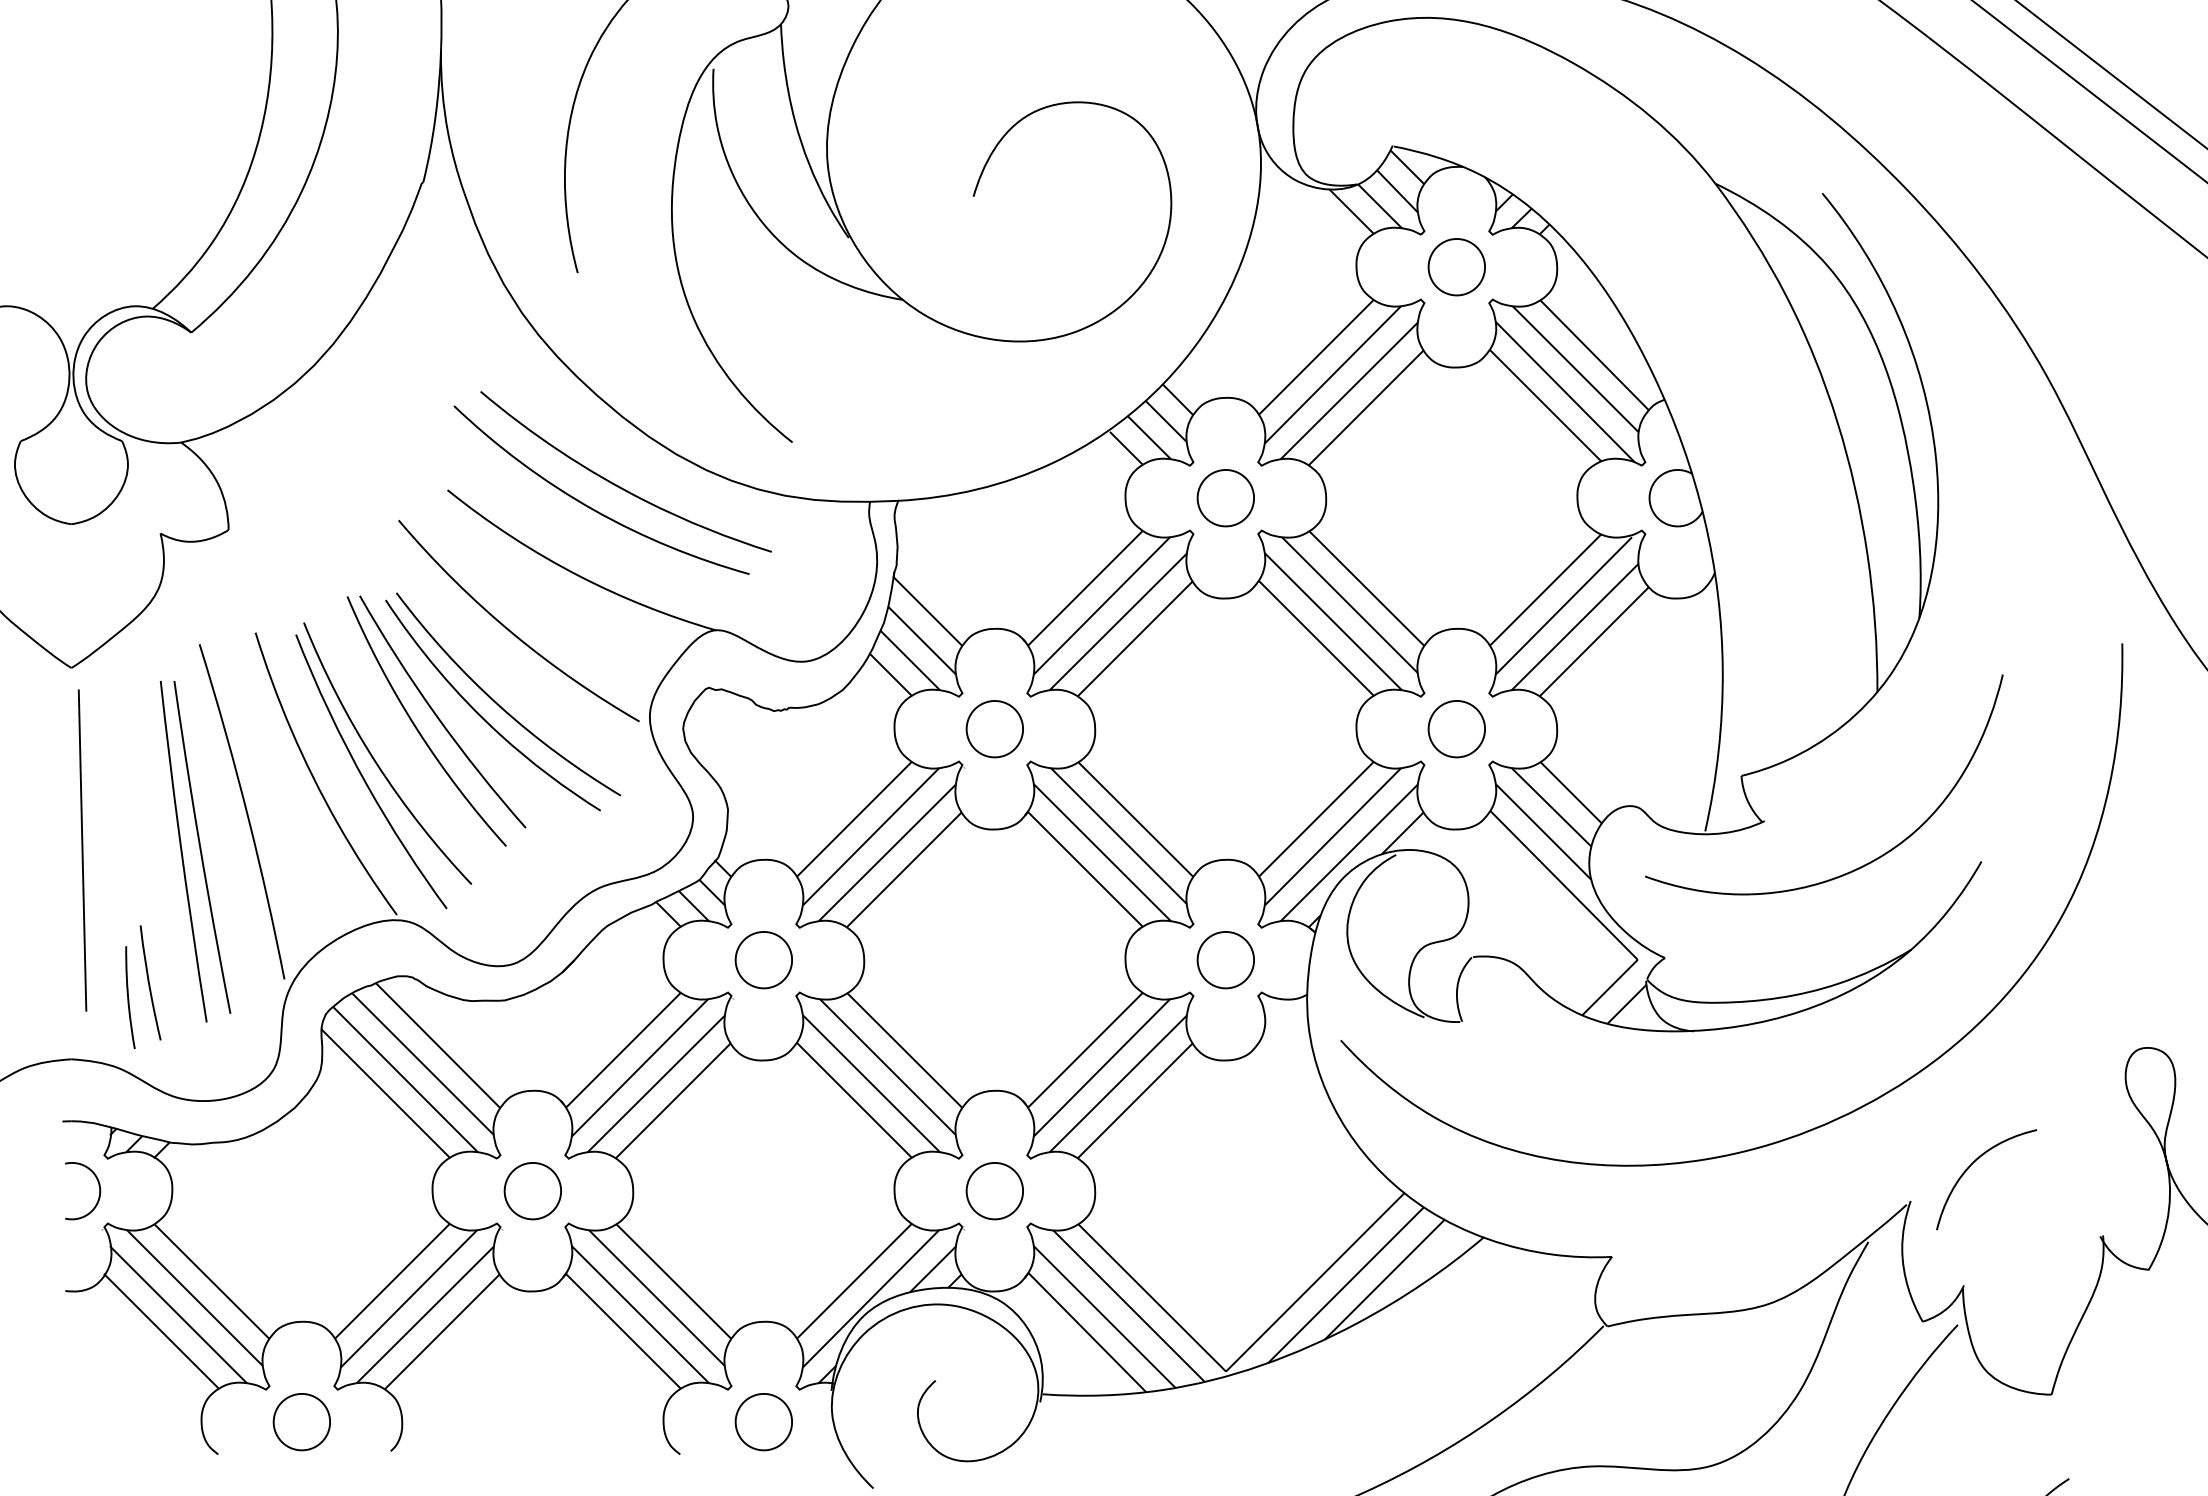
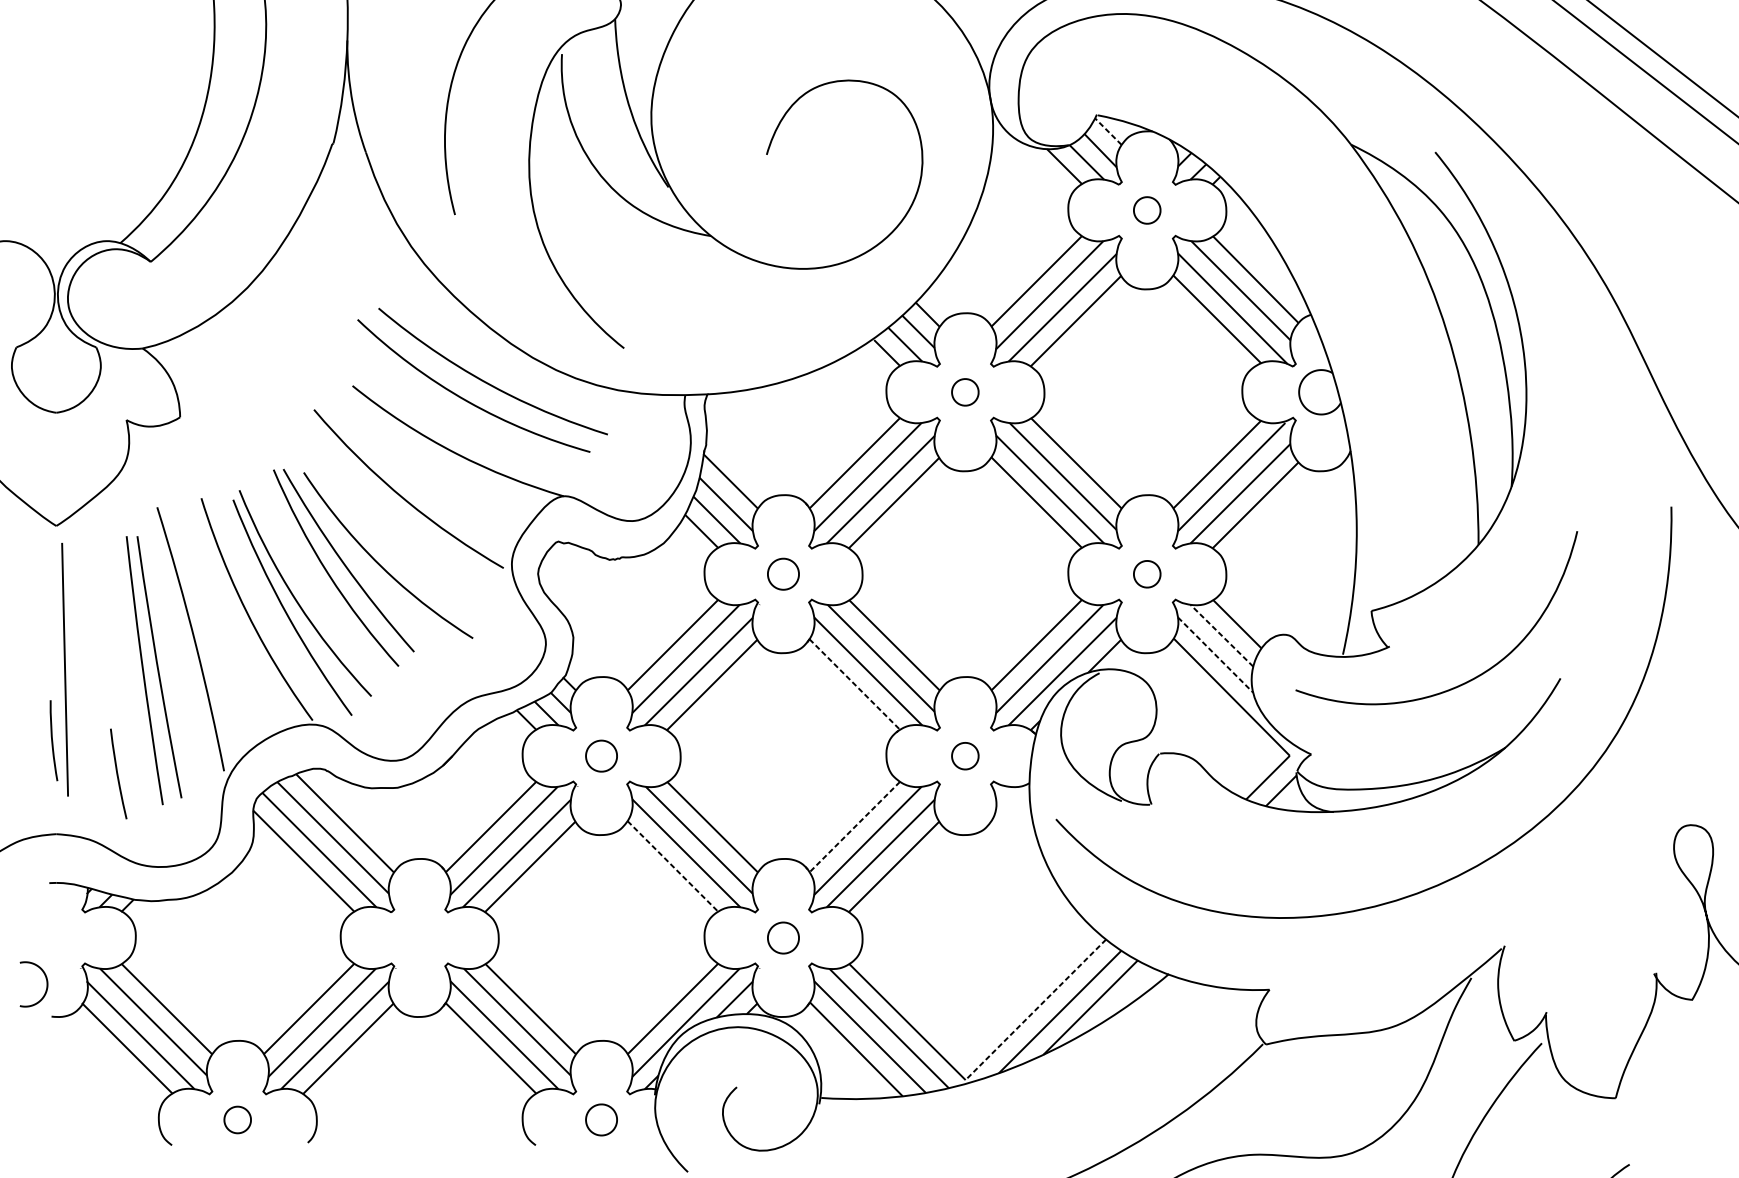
line: (1407, 167) -> (1108, 131), solid -> dashed
part: (1456, 267) -> (1147, 210), size x0.6
part: (1225, 498) -> (965, 392), size x0.6
curve: (498, 703) -> (392, 553), removed
part: (994, 729) -> (783, 574), size x0.7
part: (1456, 729) -> (1147, 574), size x0.6
line: (1551, 807) -> (1221, 635), solid -> dashed
line: (1543, 832) -> (1215, 655), solid -> dashed
line: (1085, 869) -> (854, 684), solid -> dashed
part: (763, 960) -> (601, 756), size x0.7
part: (1225, 960) -> (965, 756), size x0.6
curve: (129, 998) -> (53, 741), moved
line: (1085, 1050) -> (854, 827), solid -> dashed
line: (854, 1100) -> (673, 866), solid -> dashed
curve: (1969, 1168) -> (1551, 920), removed
curve: (98, 1186) -> (46, 980), moved
part: (532, 1191) -> (419, 938), removed
part: (994, 1191) -> (783, 938), size x0.7
line: (1314, 1282) -> (1035, 1009), solid -> dashed
part: (301, 1422) -> (237, 1120), size x0.6
part: (763, 1422) -> (601, 1120), size x0.7

